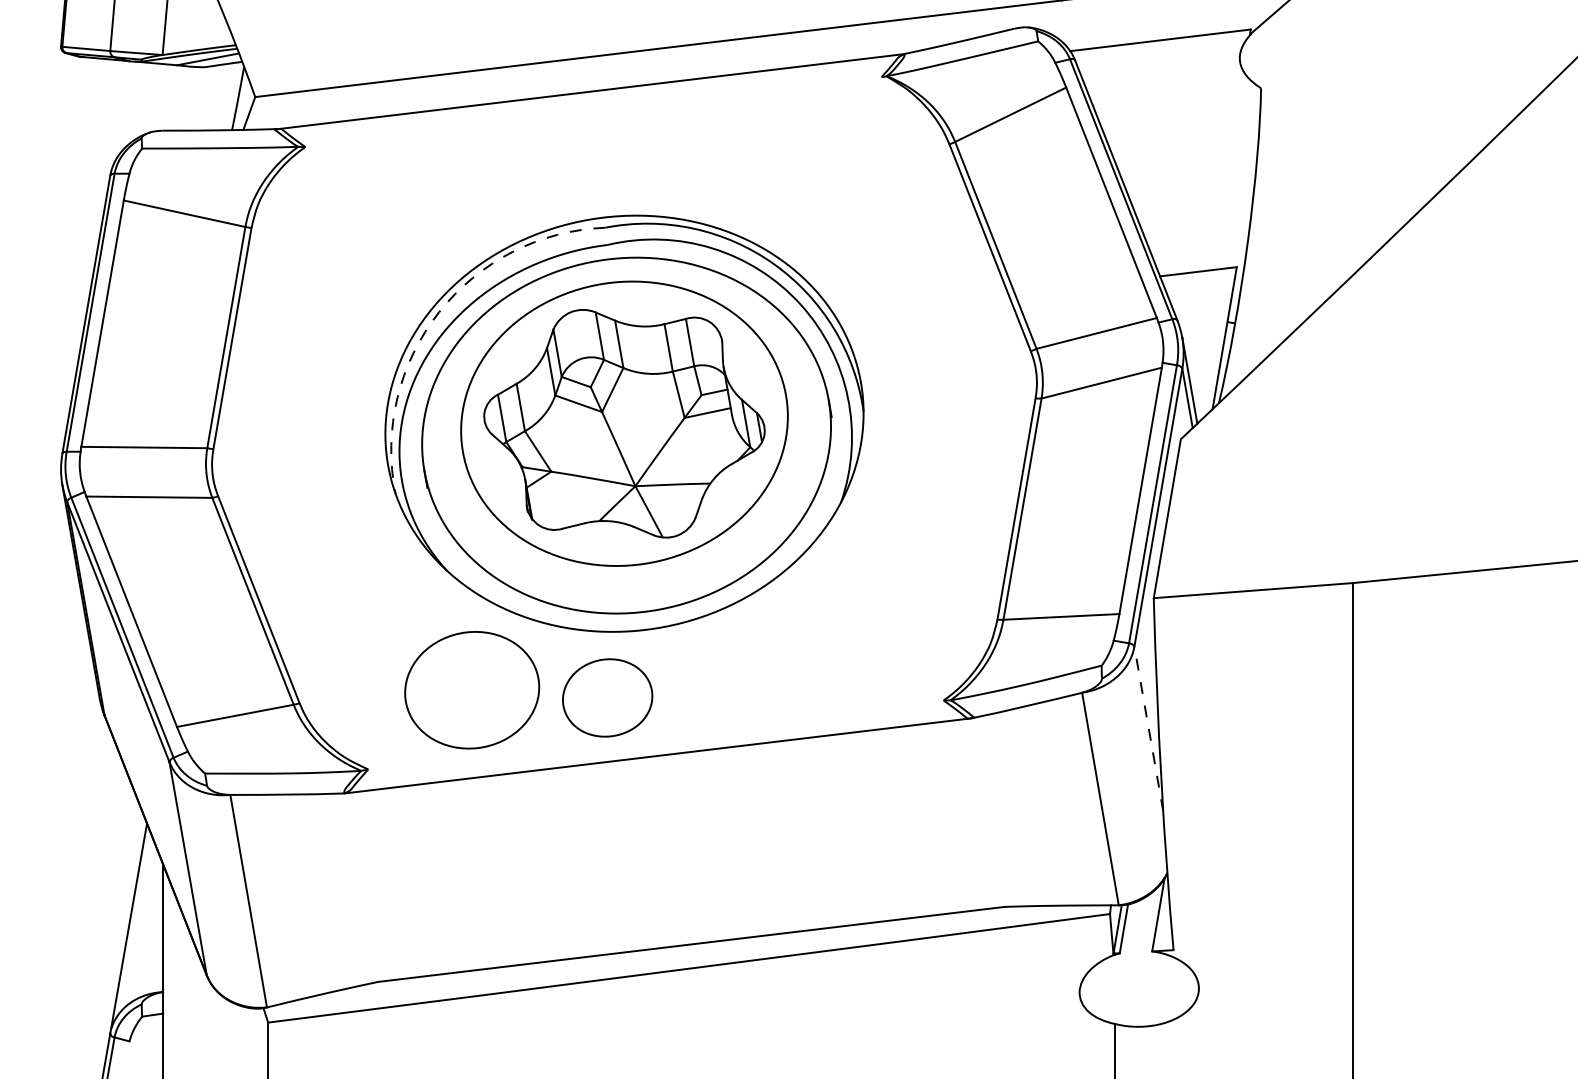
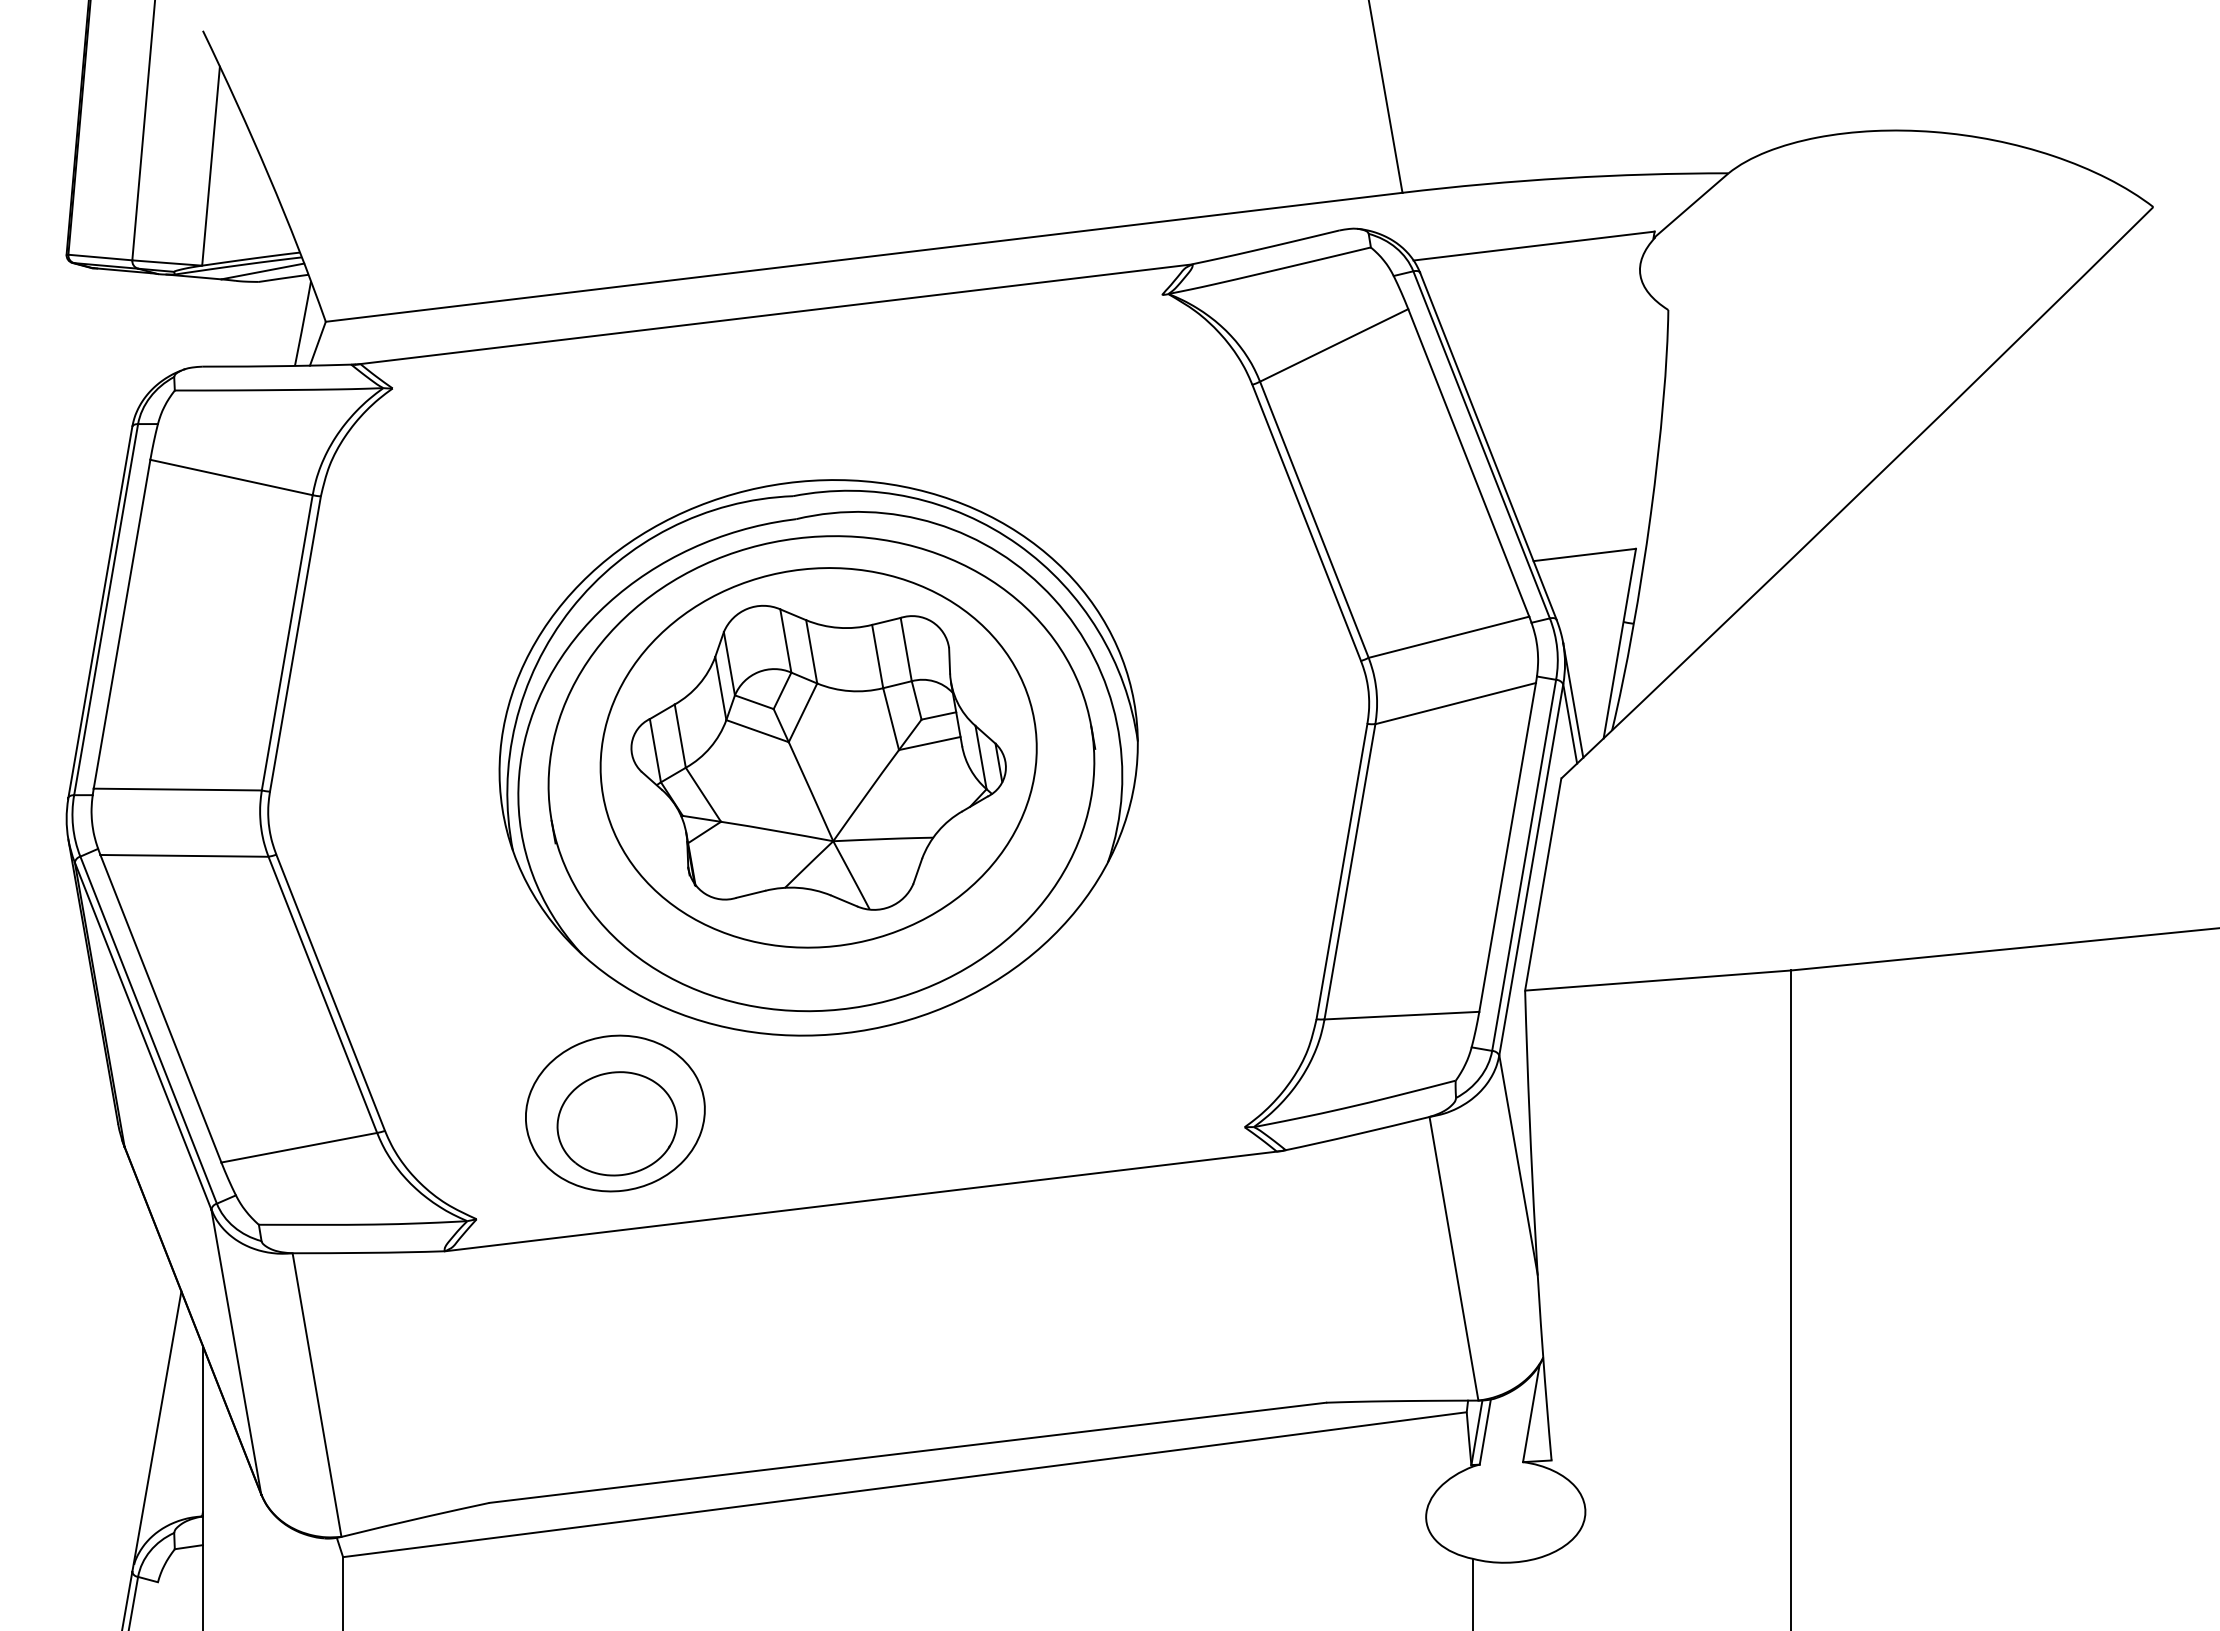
arc: (439, 311) -> (571, 608), dashed -> solid
part: (607, 697) -> (616, 1123), moved
line: (1148, 728) -> (1518, 1164), dashed -> solid

